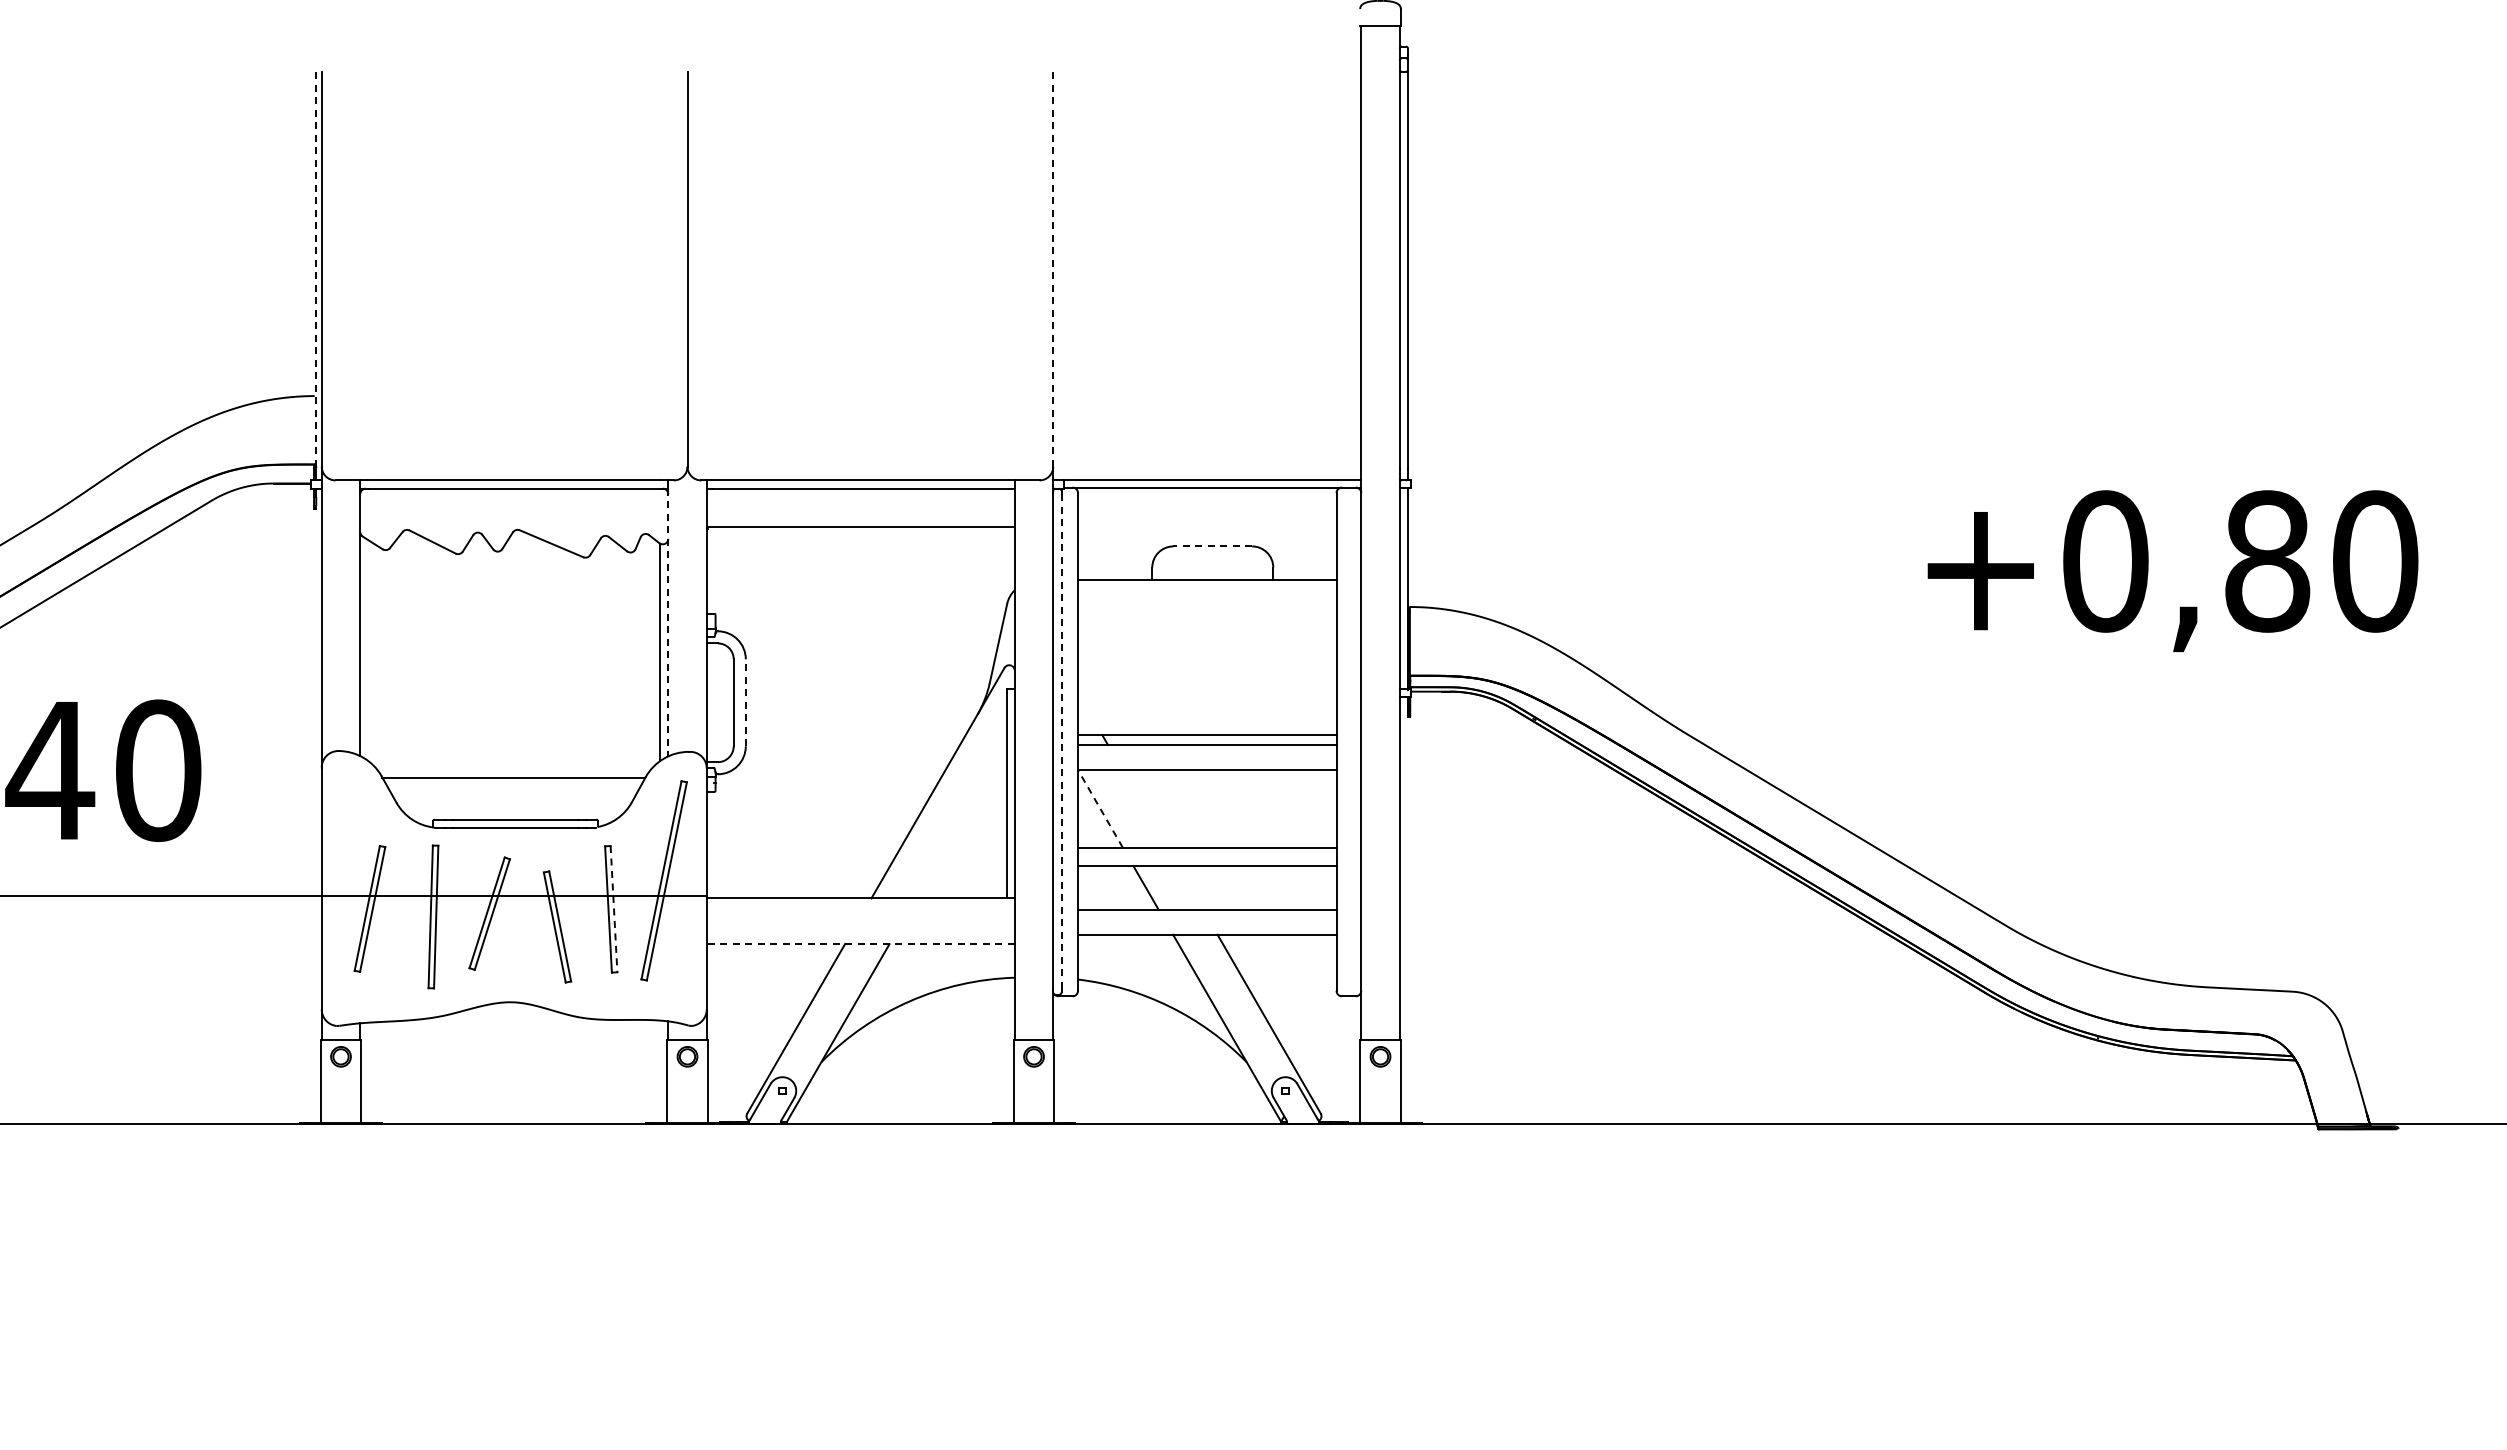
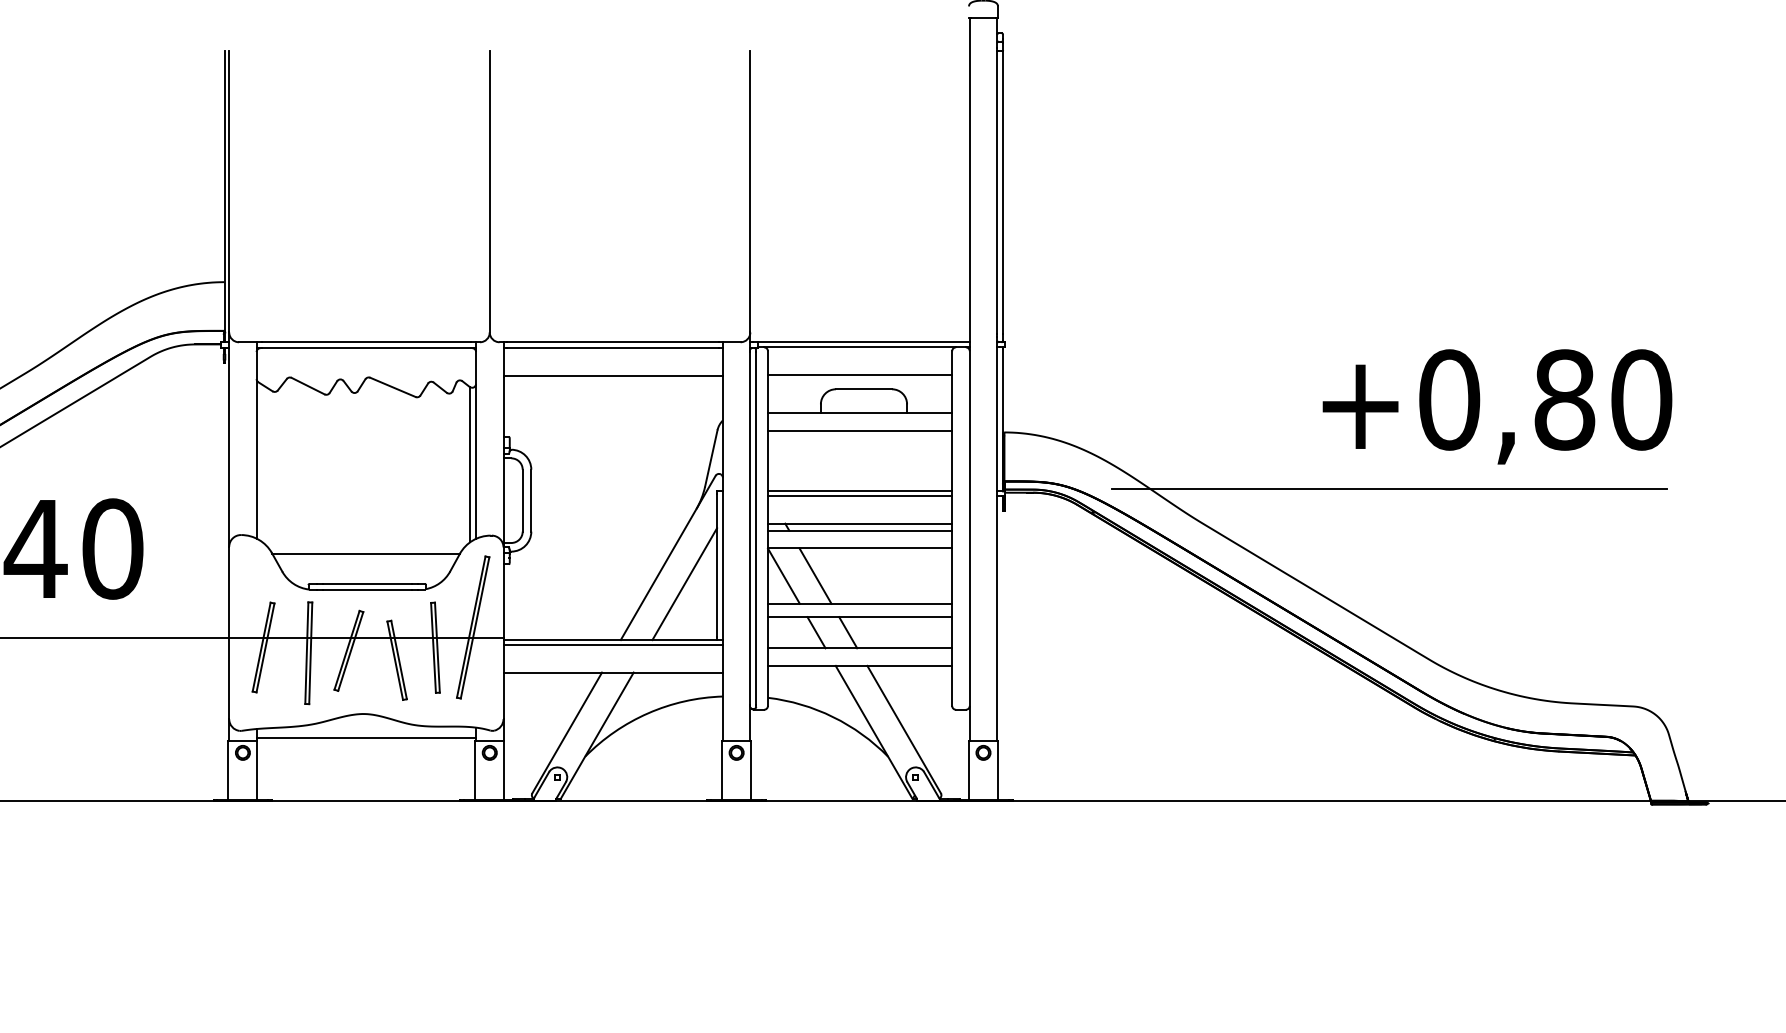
line: (316, 268) -> (225, 191), dashed -> solid
line: (1053, 269) -> (750, 192), dashed -> solid
line: (1207, 526) -> (860, 375), added
line: (1212, 546) -> (863, 389), dashed -> solid
text: (2172, 570) -> (1497, 406), moved
line: (1207, 604) -> (860, 430), added
line: (668, 622) -> (476, 443), dashed -> solid
line: (1950, 686) -> (1389, 489), added
line: (1207, 689) -> (860, 491), added
line: (1207, 696) -> (860, 496), added
line: (745, 702) -> (531, 500), dashed -> solid
line: (1061, 741) -> (756, 528), dashed -> solid
line: (1100, 808) -> (784, 575), dashed -> solid
line: (1144, 808) -> (815, 575), added
line: (960, 819) -> (684, 583), added
line: (1190, 887) -> (848, 632), added
line: (860, 905) -> (613, 645), added
line: (614, 909) -> (437, 647), dashed -> solid
line: (860, 944) -> (613, 672), dashed -> solid
line: (514, 1036) -> (366, 738), added

